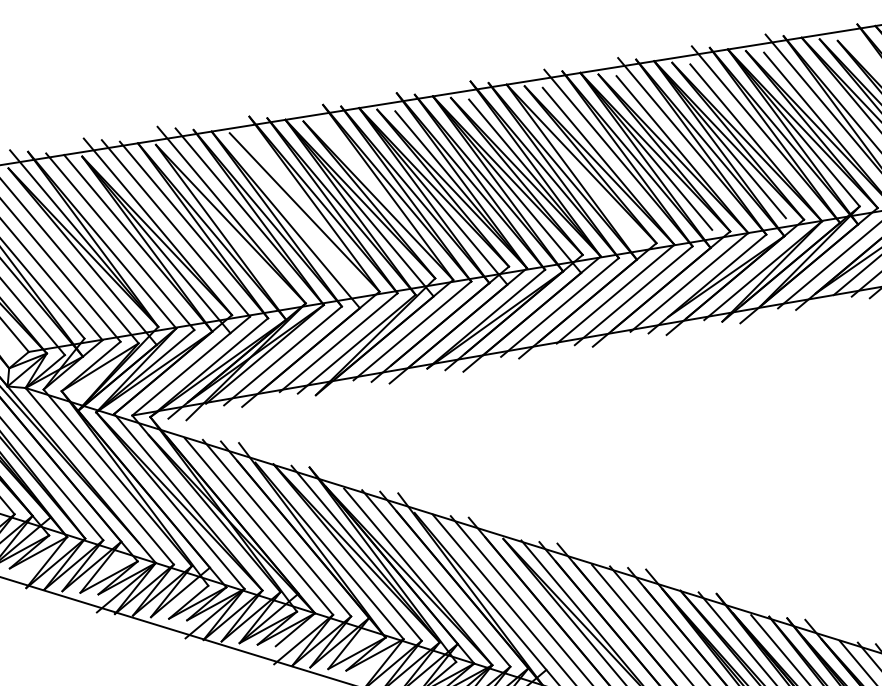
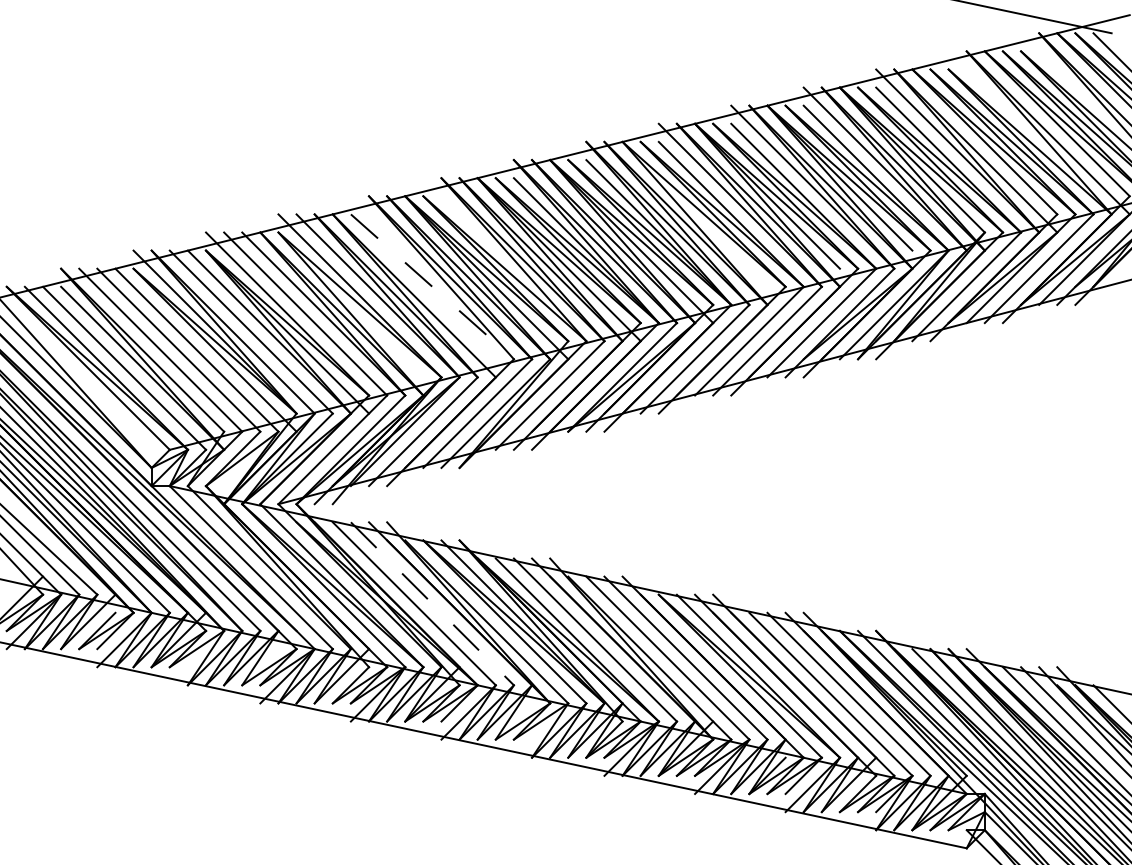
line: (304, 213) -> (432, 287), solid -> dashed
line: (277, 528) -> (432, 604), solid -> dashed

